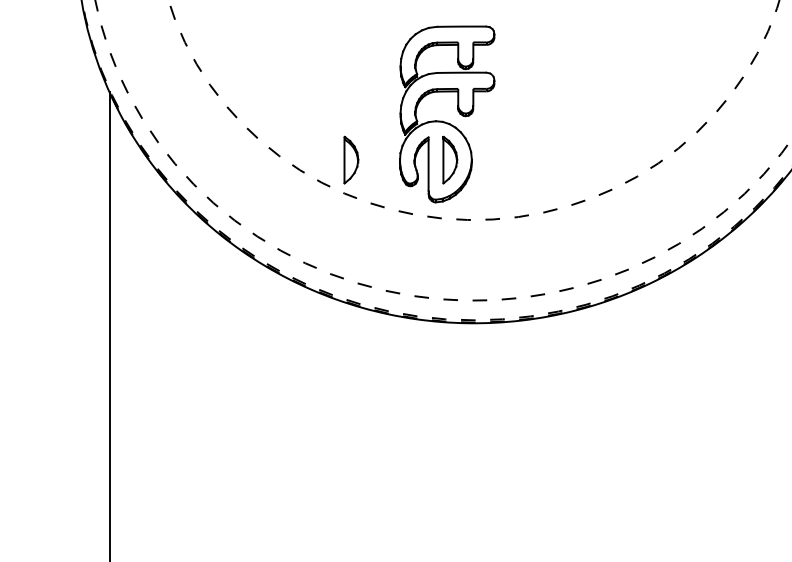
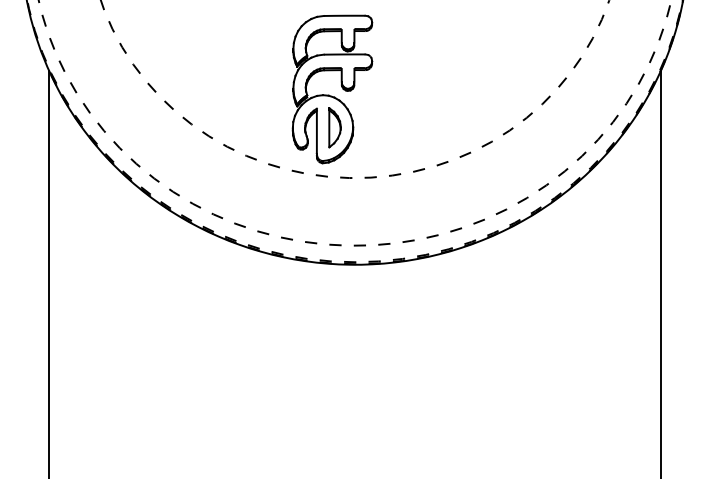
part: (350, 159) -> (251, 127), removed

